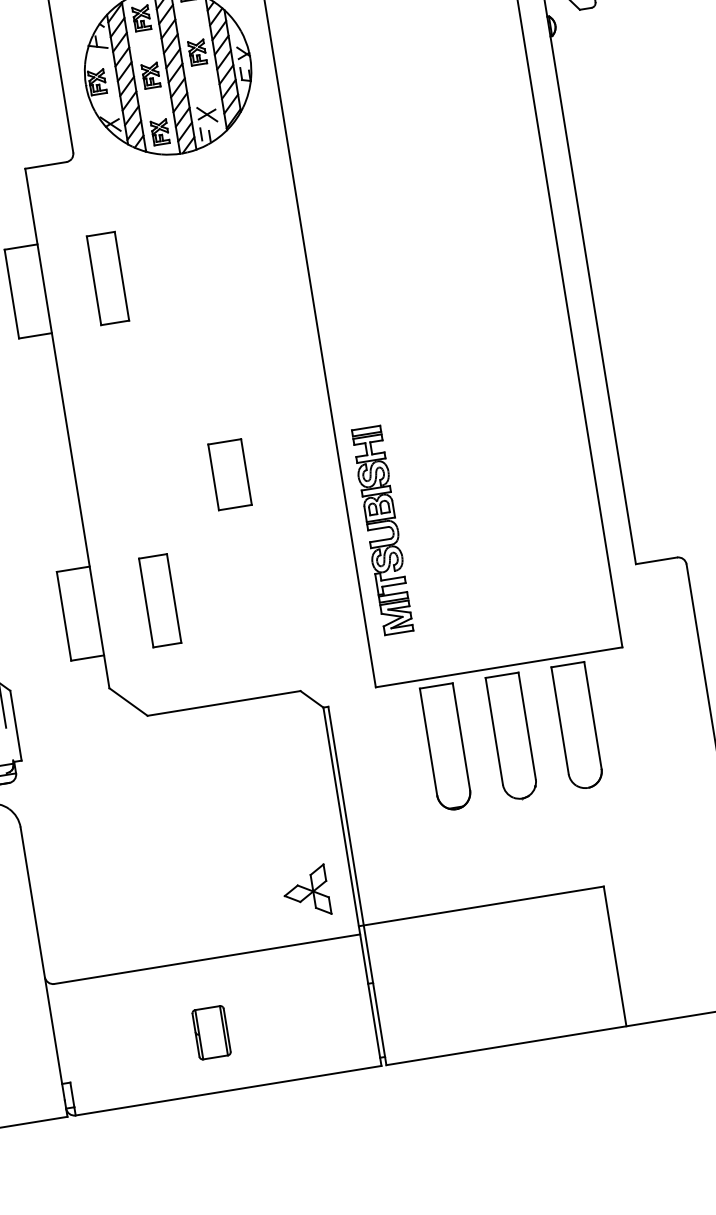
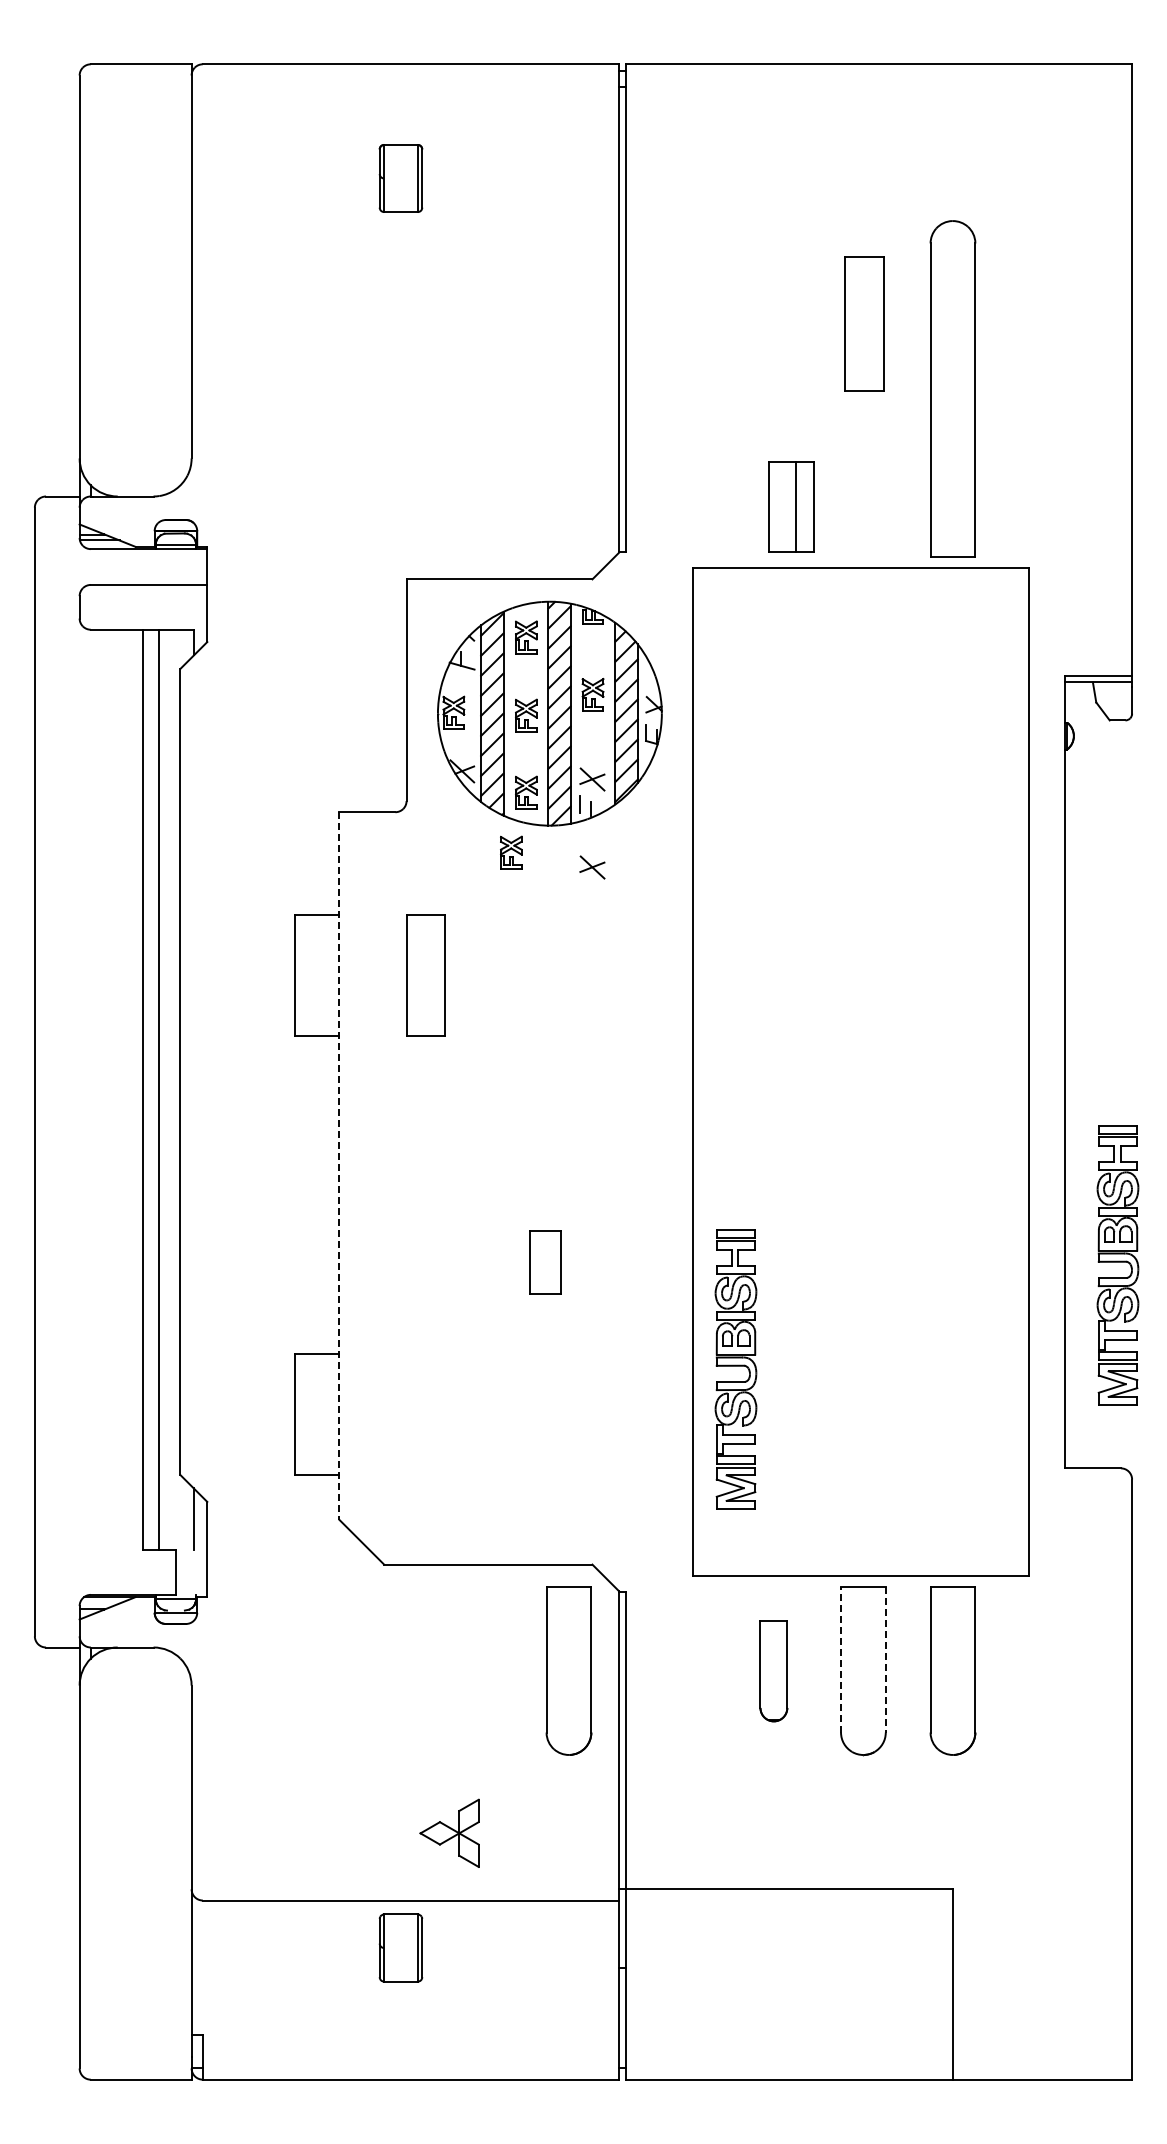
part: (156, 177) -> (511, 852), added
part: (217, 179) -> (592, 867), added
part: (650, 409) -> (1117, 1265), added
line: (67, 428) -> (339, 1166), solid -> dashed
part: (230, 474) -> (545, 1262), size x0.7
part: (160, 600) -> (425, 1414), removed
line: (526, 725) -> (885, 1659), solid -> dashed
line: (494, 731) -> (841, 1659), solid -> dashed
part: (446, 747) -> (773, 1670), size x0.6
part: (295, 771) -> (568, 1670), added
part: (305, 891) -> (449, 1832), moved
part: (211, 1032) -> (400, 1947), moved

